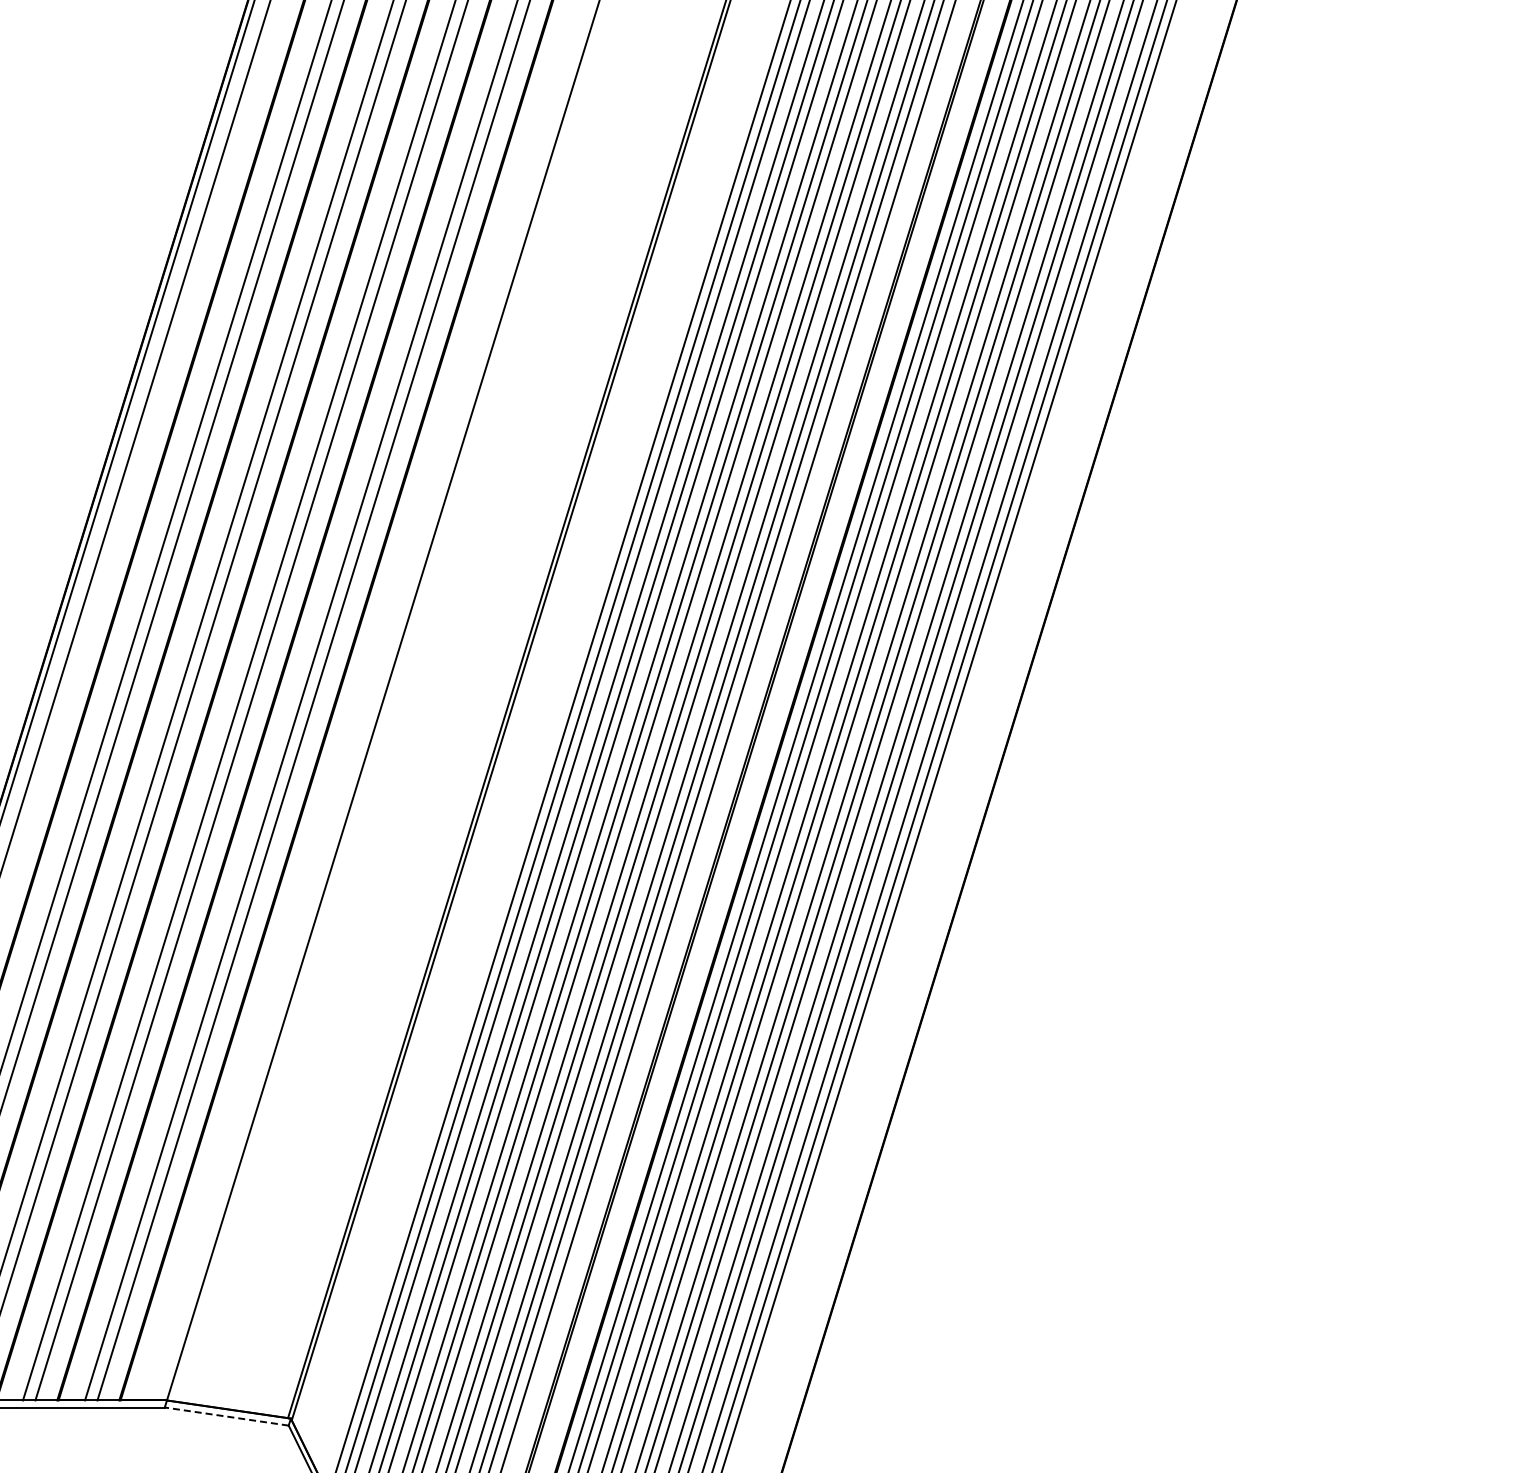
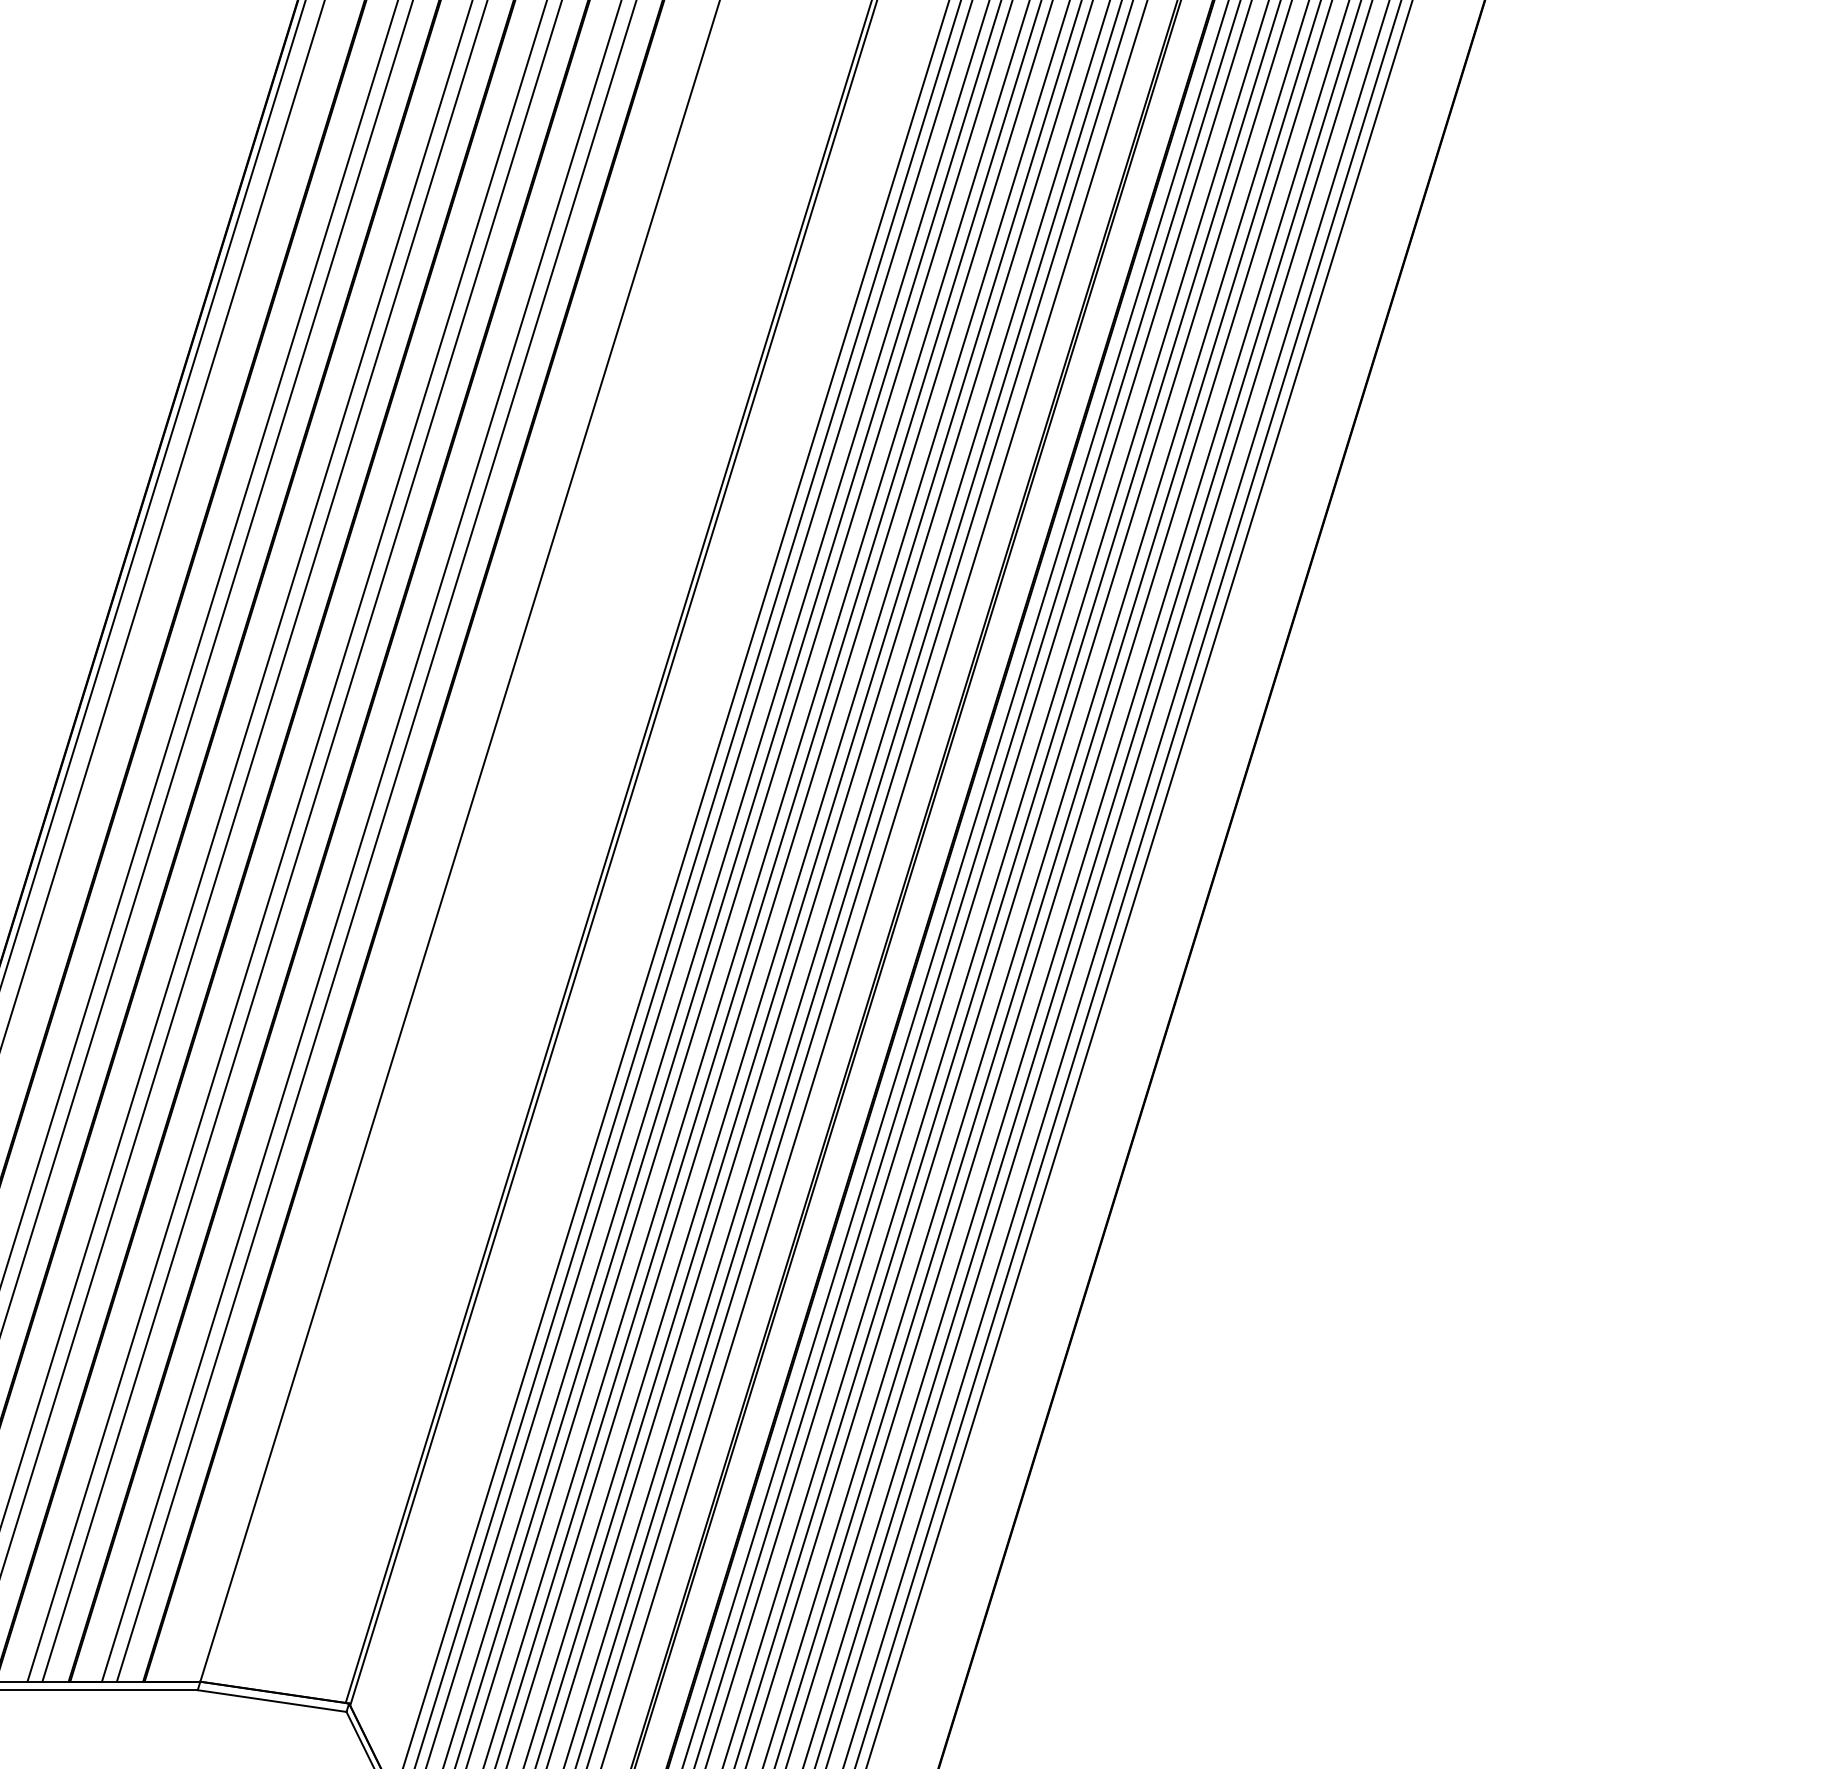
line: (226, 1416) -> (271, 1700), dashed -> solid

